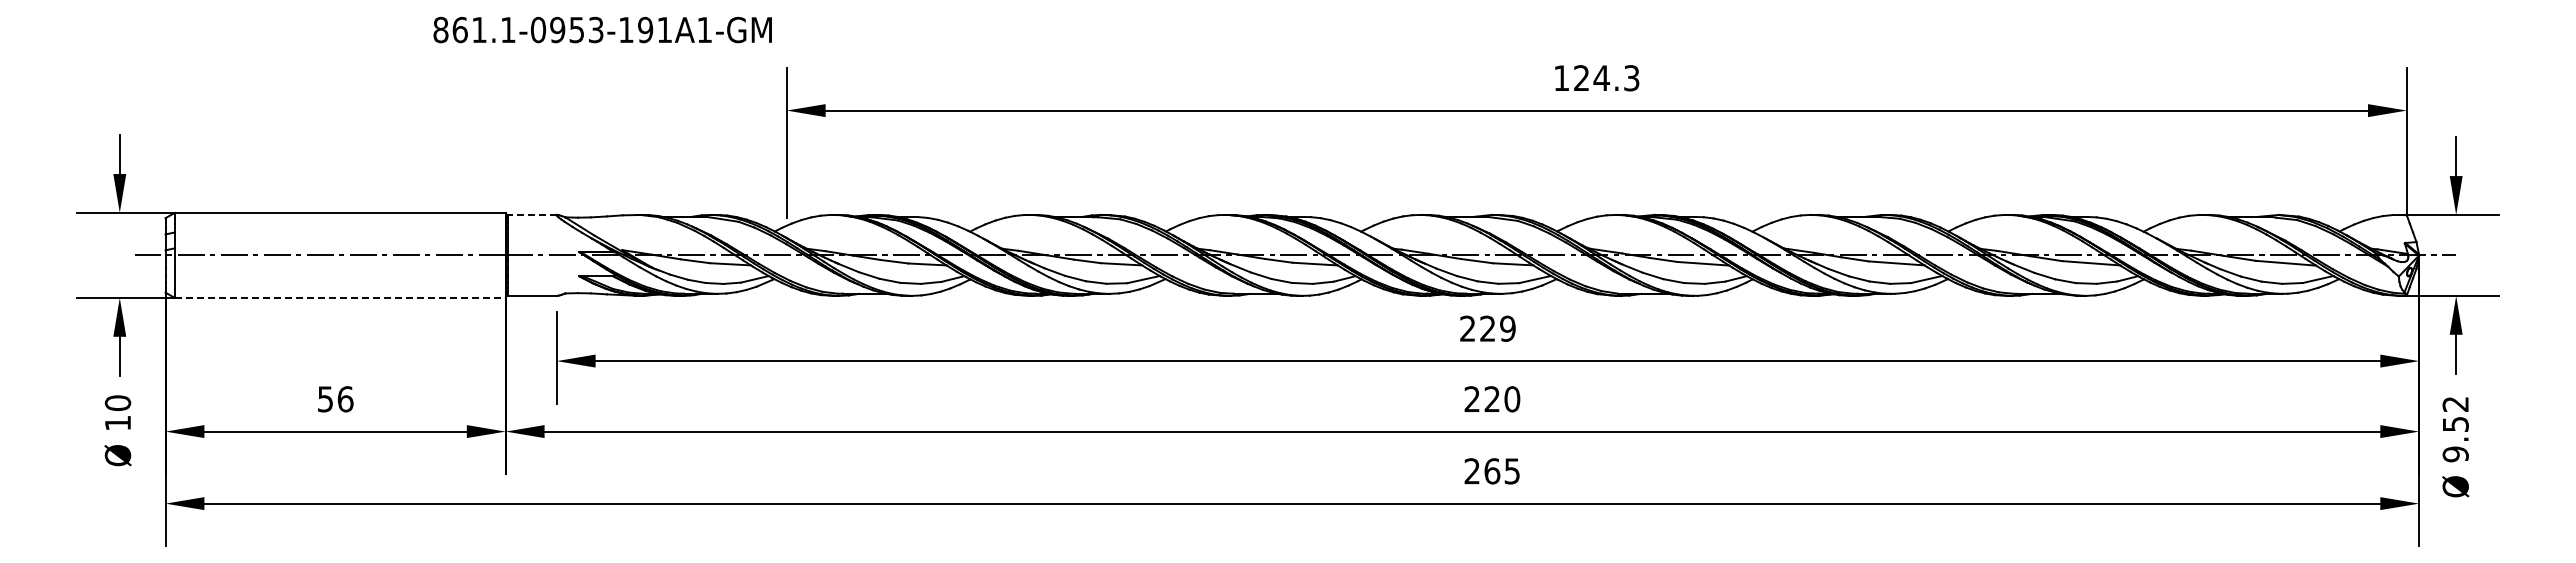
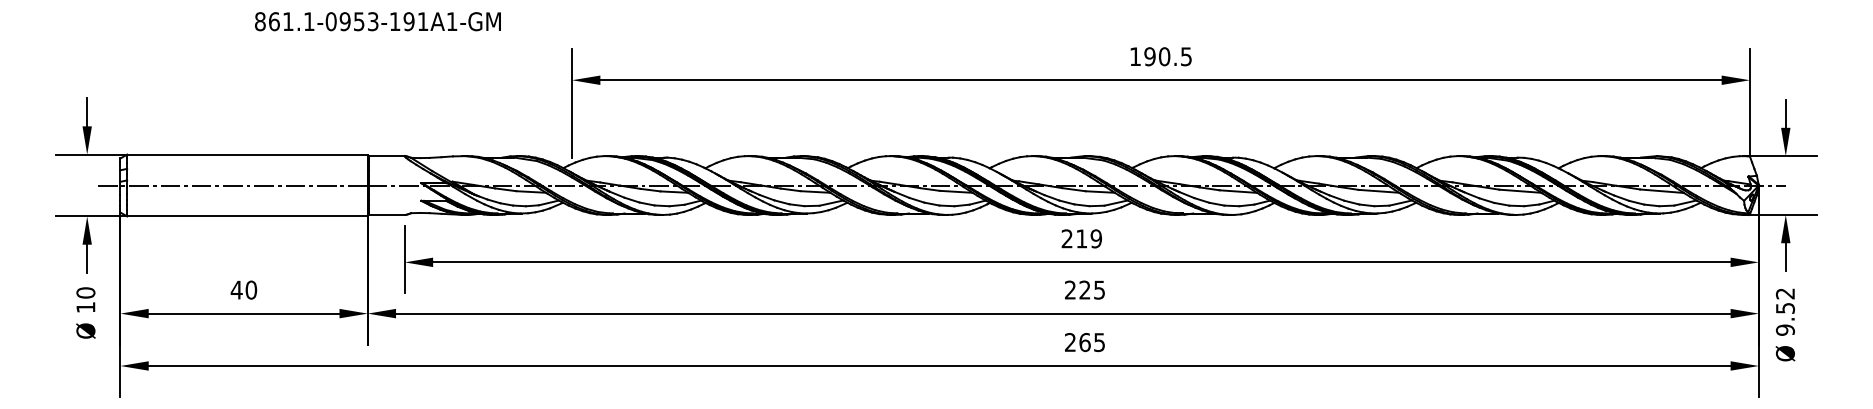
text: (602, 29) -> (377, 21), moved
text: (1606, 78) -> (1168, 56), 124.3 -> 190.5
line: (532, 214) -> (387, 155), dashed -> solid
line: (340, 297) -> (247, 216), dashed -> solid
text: (1487, 328) -> (1081, 238), 229 -> 219
text: (335, 399) -> (244, 290), 56 -> 40
text: (1512, 399) -> (1099, 290), 220 -> 225

